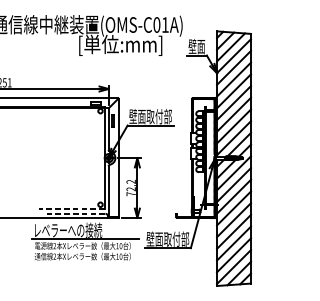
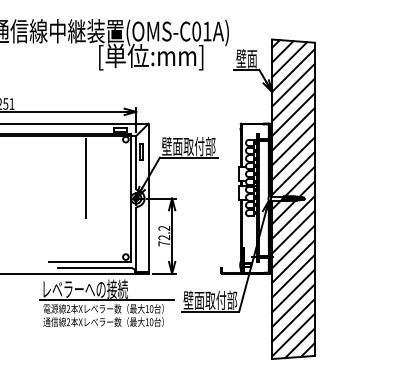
line: (69, 141) -> (86, 177), added
line: (71, 209) -> (89, 262), dashed -> solid
line: (76, 213) -> (95, 268), dashed -> solid

